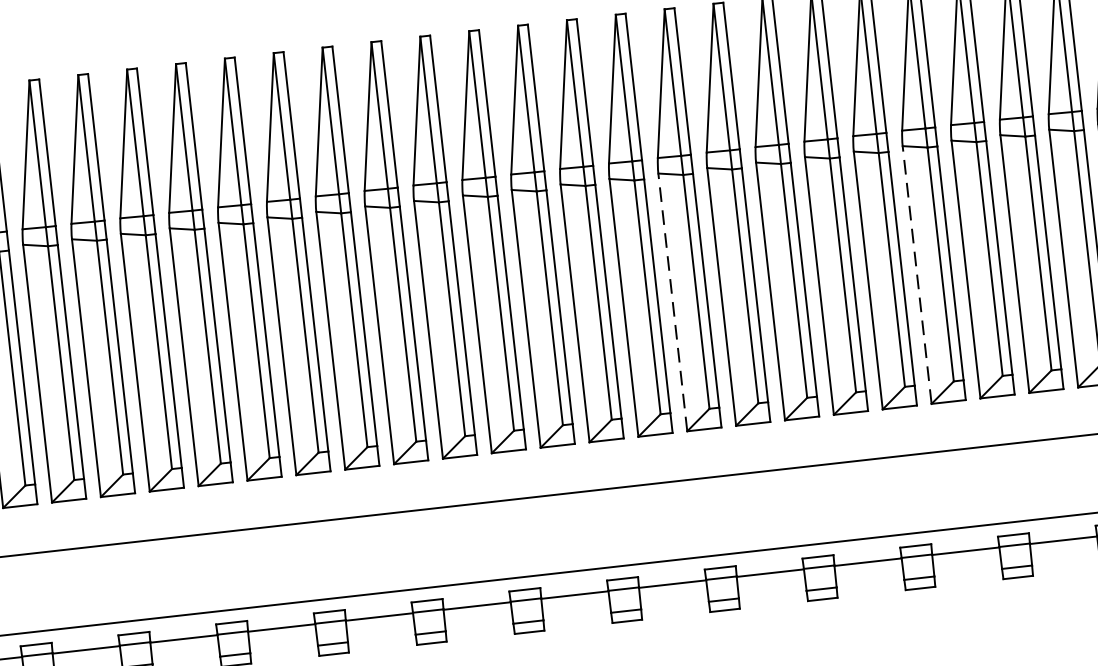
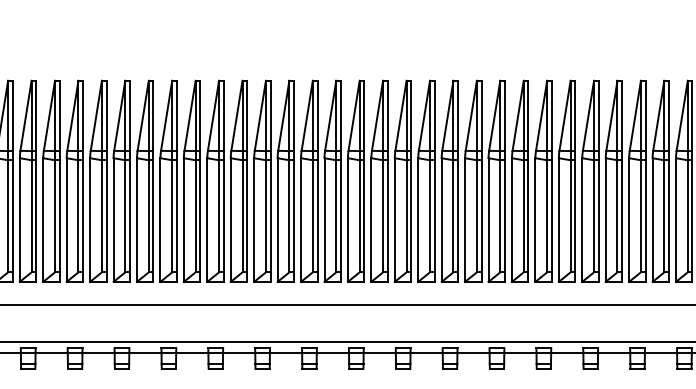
line: (917, 275) -> (465, 220), dashed -> solid
line: (671, 303) -> (347, 220), dashed -> solid

